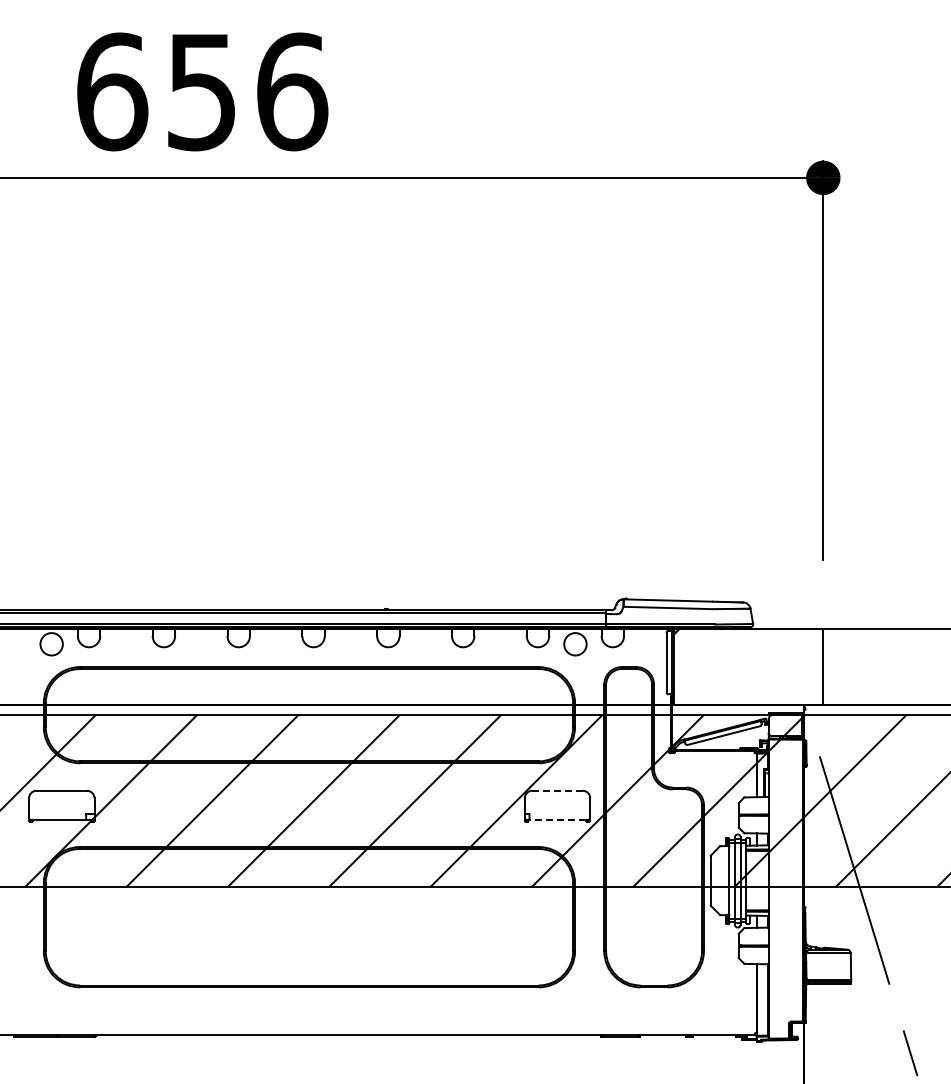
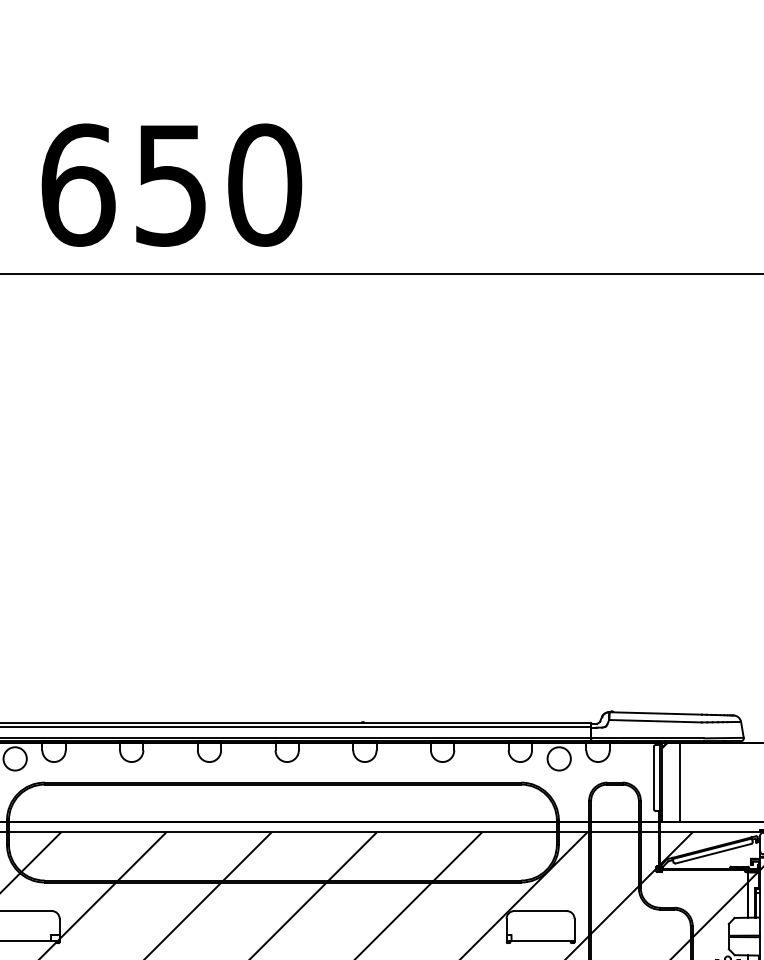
text: (292, 91) -> (265, 184), 656 -> 650
line: (691, 666) -> (679, 781), added
line: (557, 790) -> (540, 910), dashed -> solid
line: (557, 819) -> (540, 940), dashed -> solid

